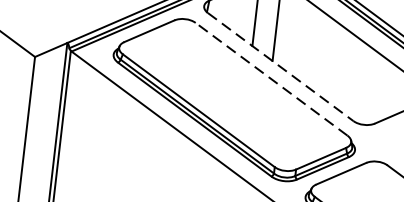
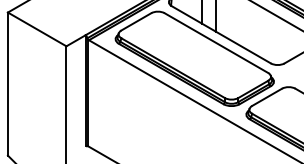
line: (280, 68) -> (221, 35), dashed -> solid
line: (271, 79) -> (216, 43), dashed -> solid

